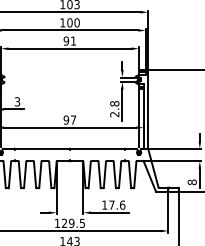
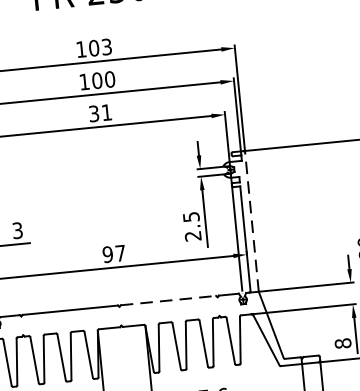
text: (66, 40) -> (94, 112), 91 -> 31
text: (114, 103) -> (190, 216), 2.8 -> 2.5
line: (148, 109) -> (252, 221), solid -> dashed
line: (97, 148) -> (168, 299), solid -> dashed

